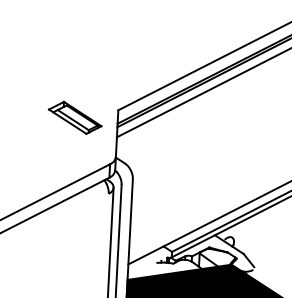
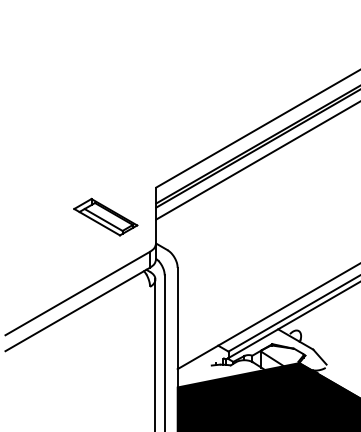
part: (75, 117) -> (105, 216), moved

